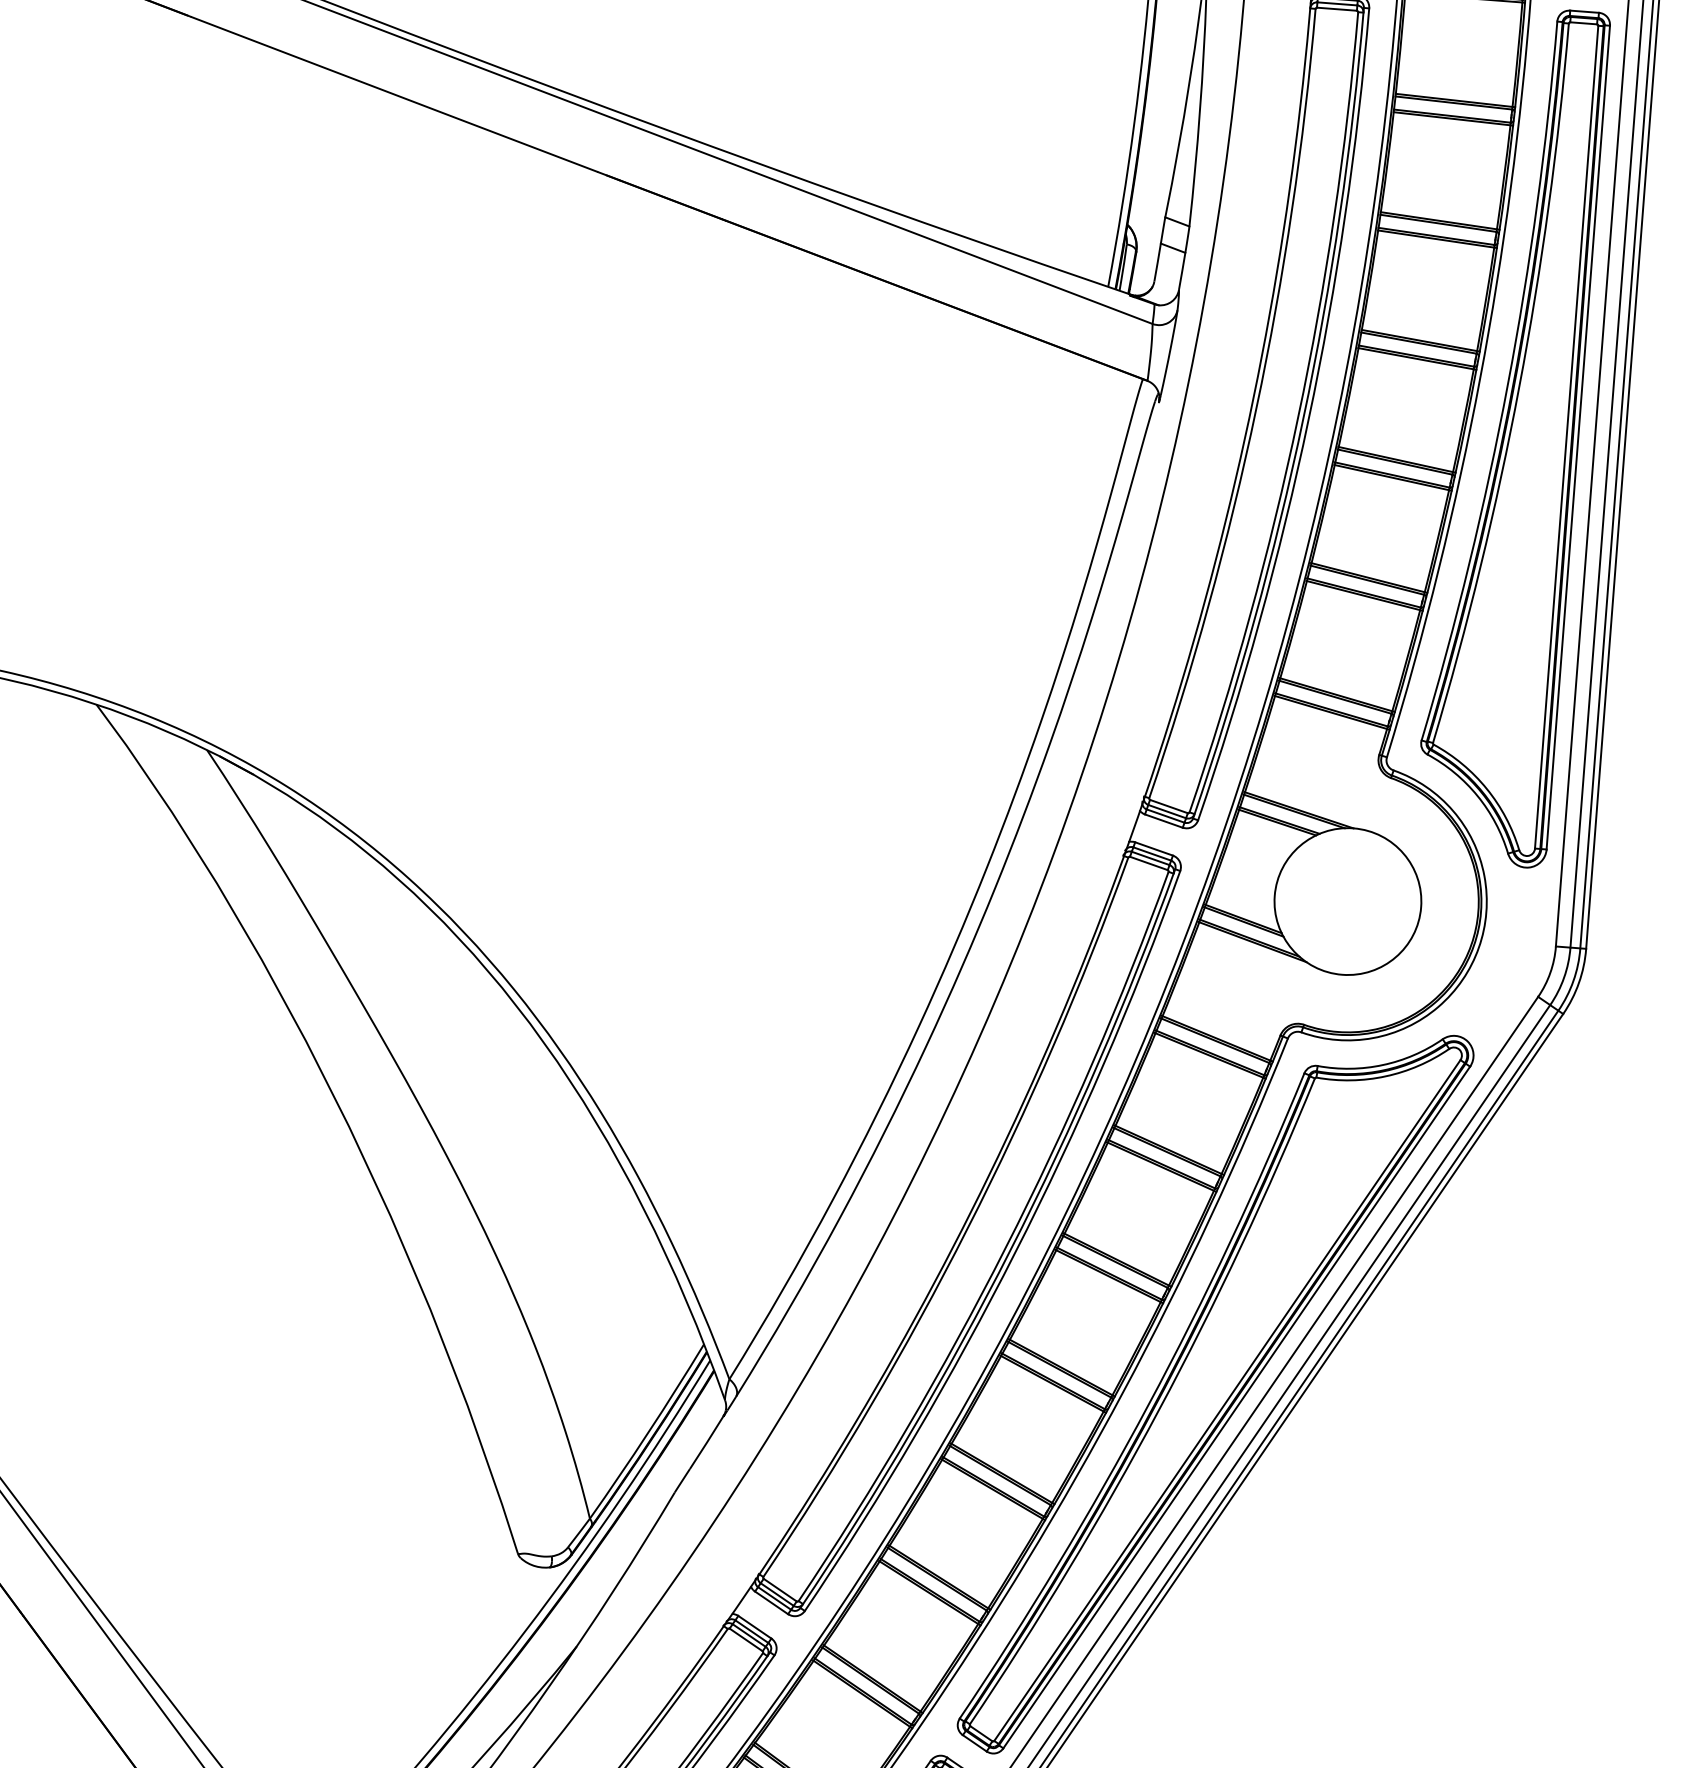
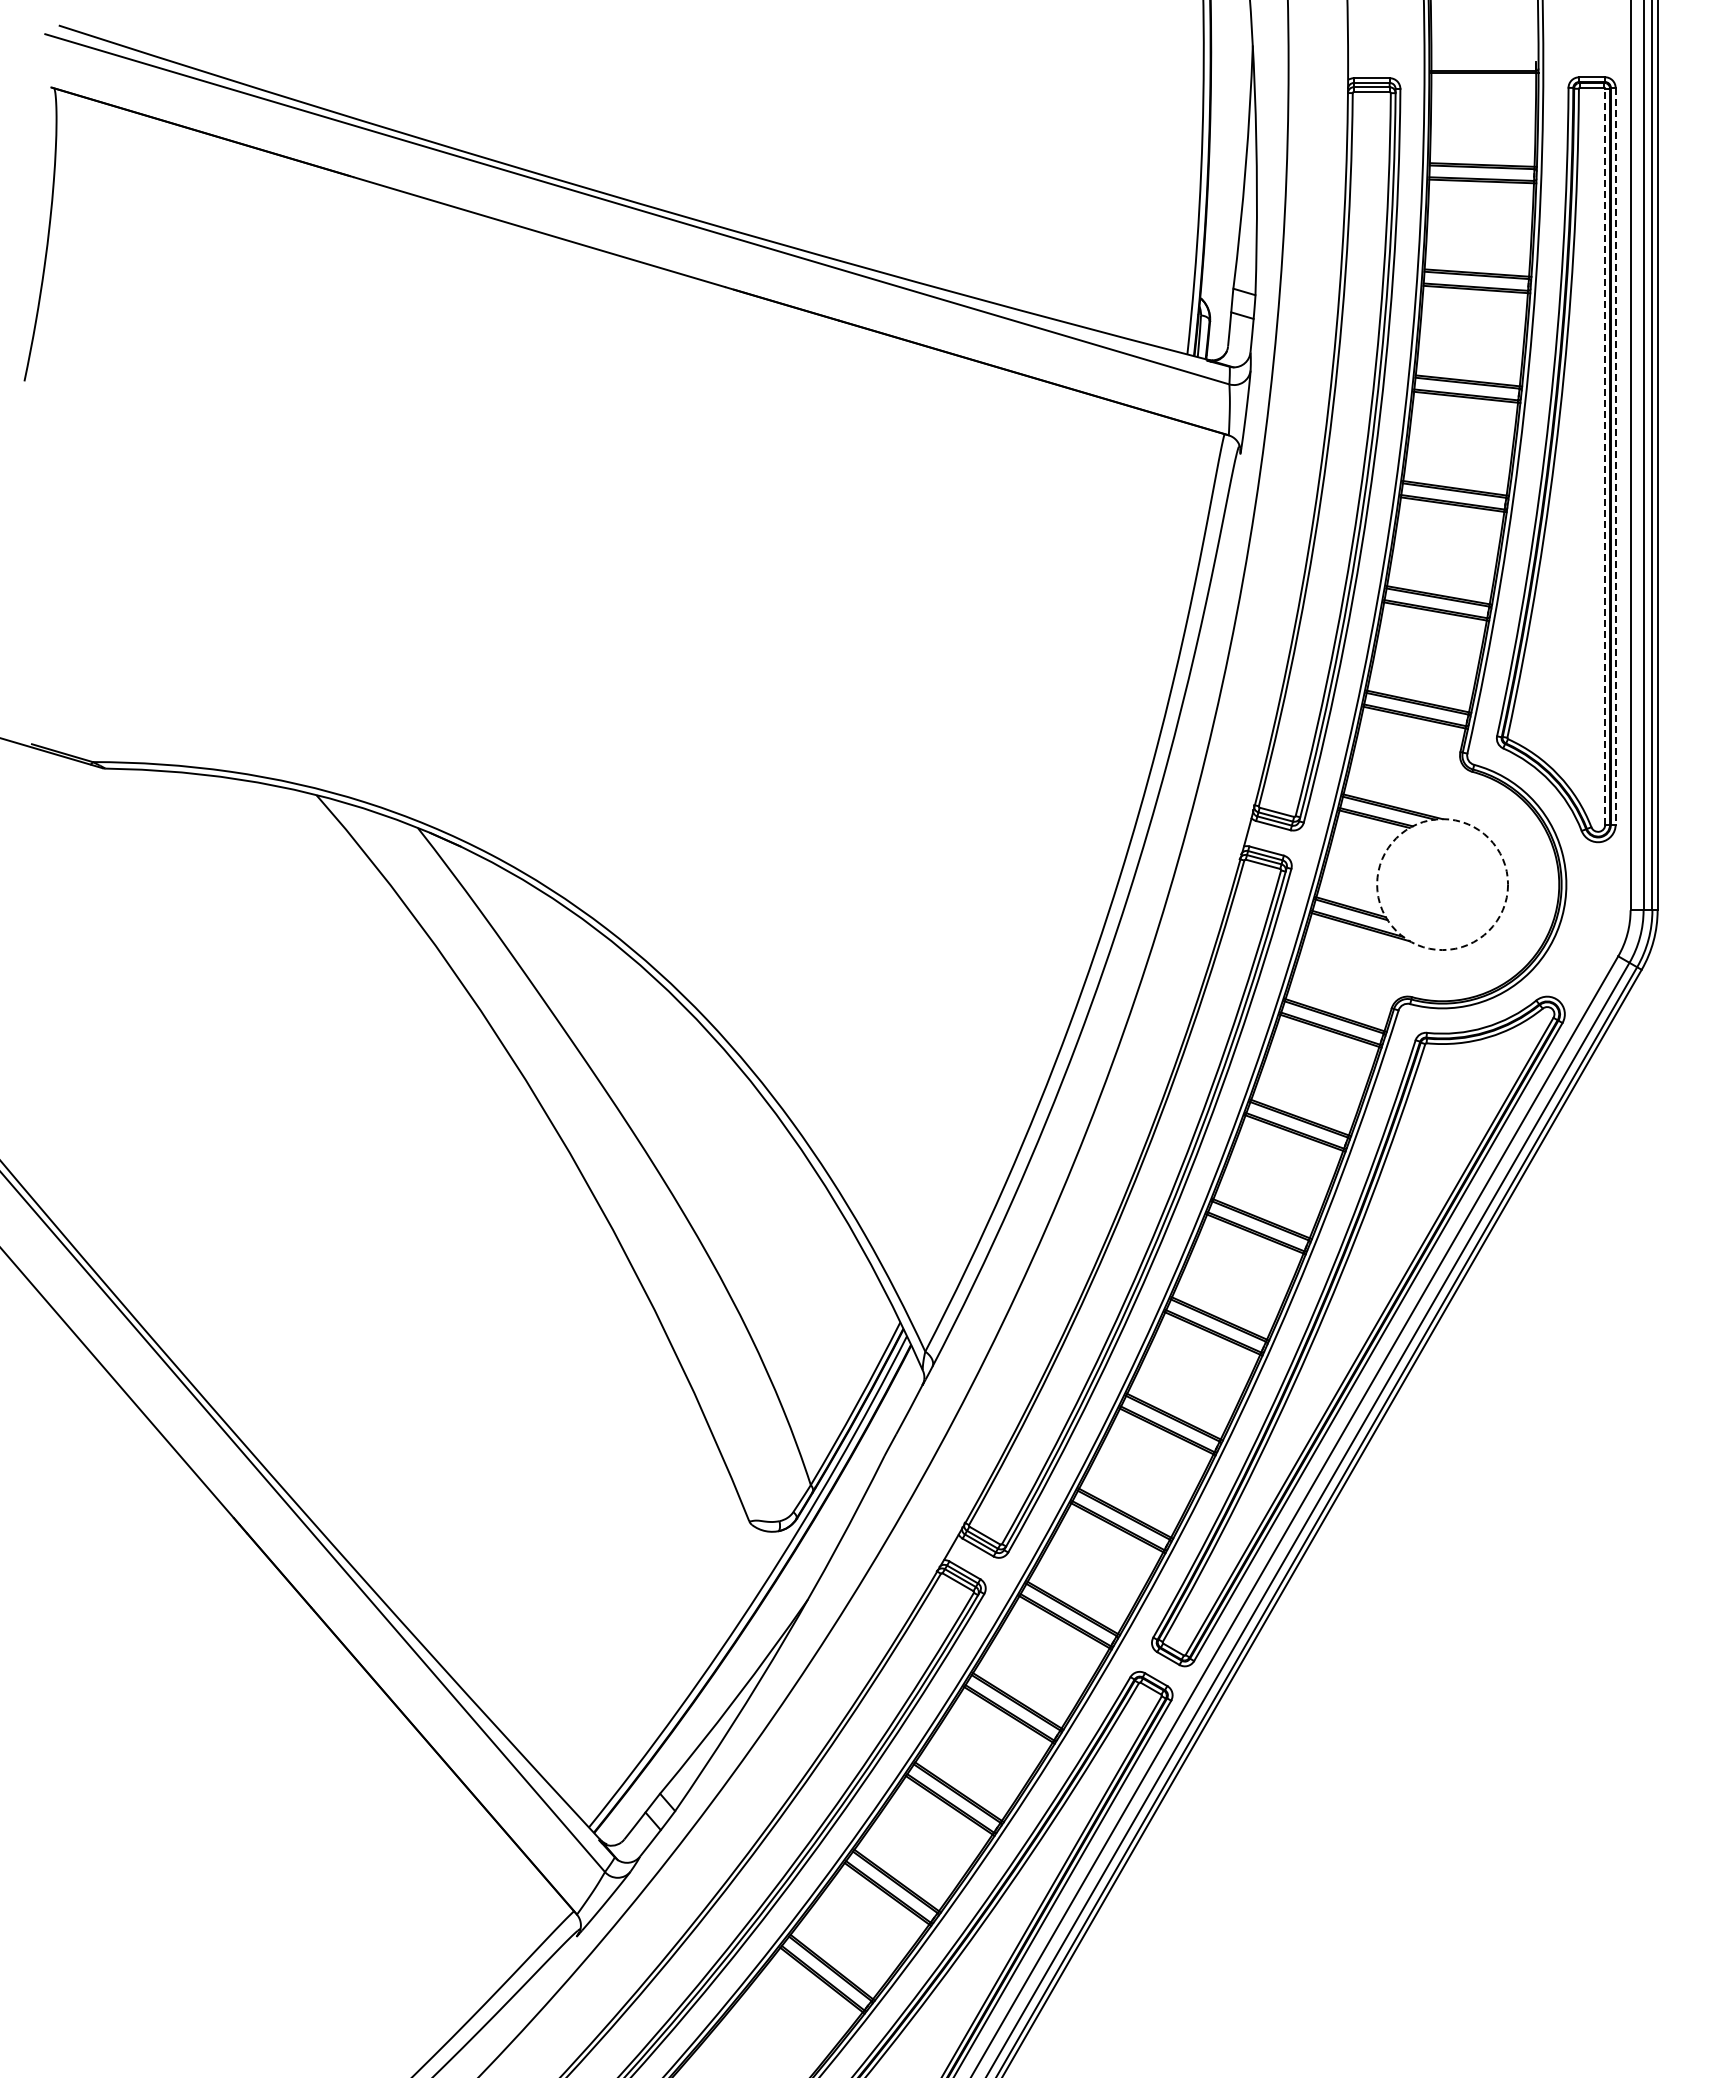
line: (1566, 436) -> (1605, 456), solid -> dashed
line: (1578, 437) -> (1615, 456), solid -> dashed
circle: (1347, 901) -> (1442, 884), solid -> dashed

